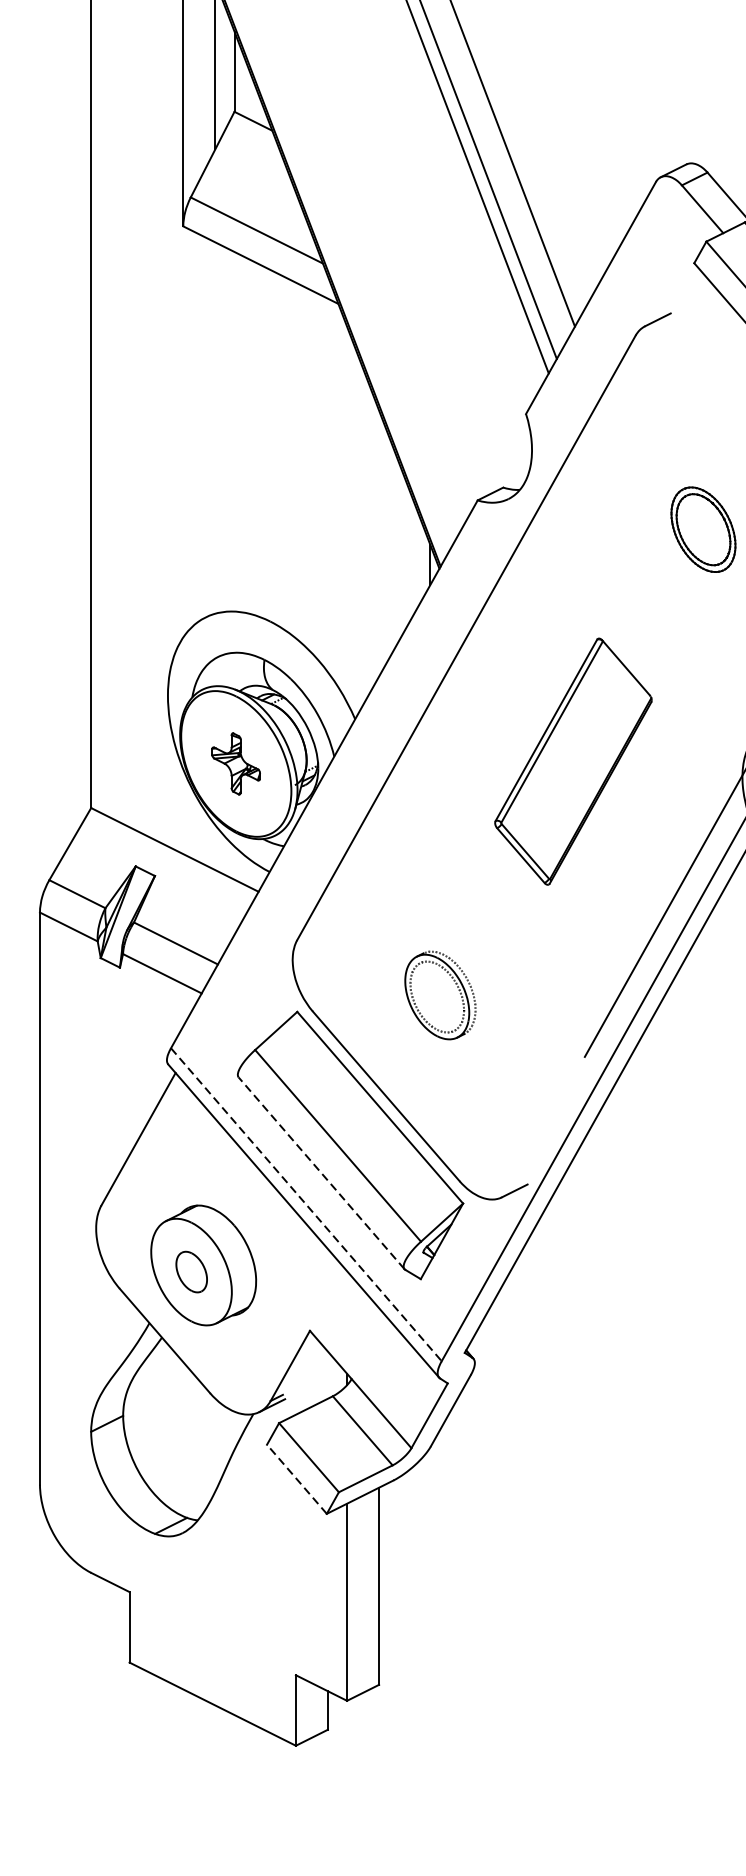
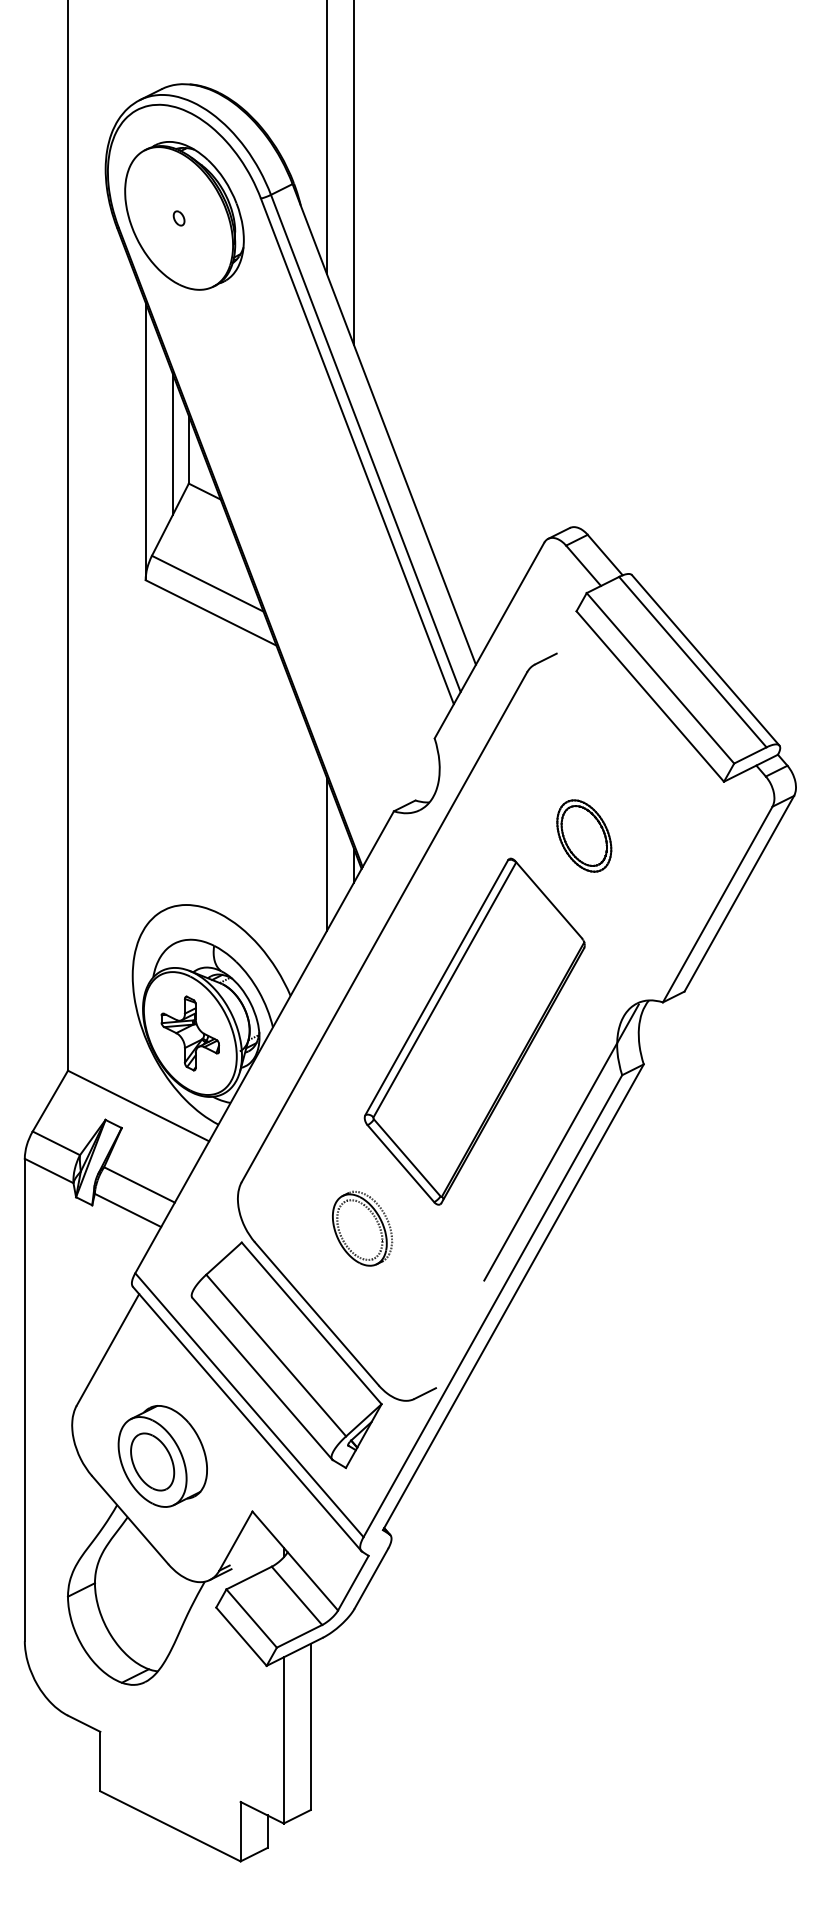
line: (397, 550) -> (326, 853), added
part: (573, 761) -> (474, 1031), size x1.67
part: (235, 763) -> (189, 1033), size x1.43
line: (321, 1173) -> (262, 1378), dashed -> solid
line: (306, 1205) -> (249, 1405), dashed -> solid
part: (191, 1271) -> (152, 1461), size x1.67
line: (296, 1479) -> (241, 1636), dashed -> solid

